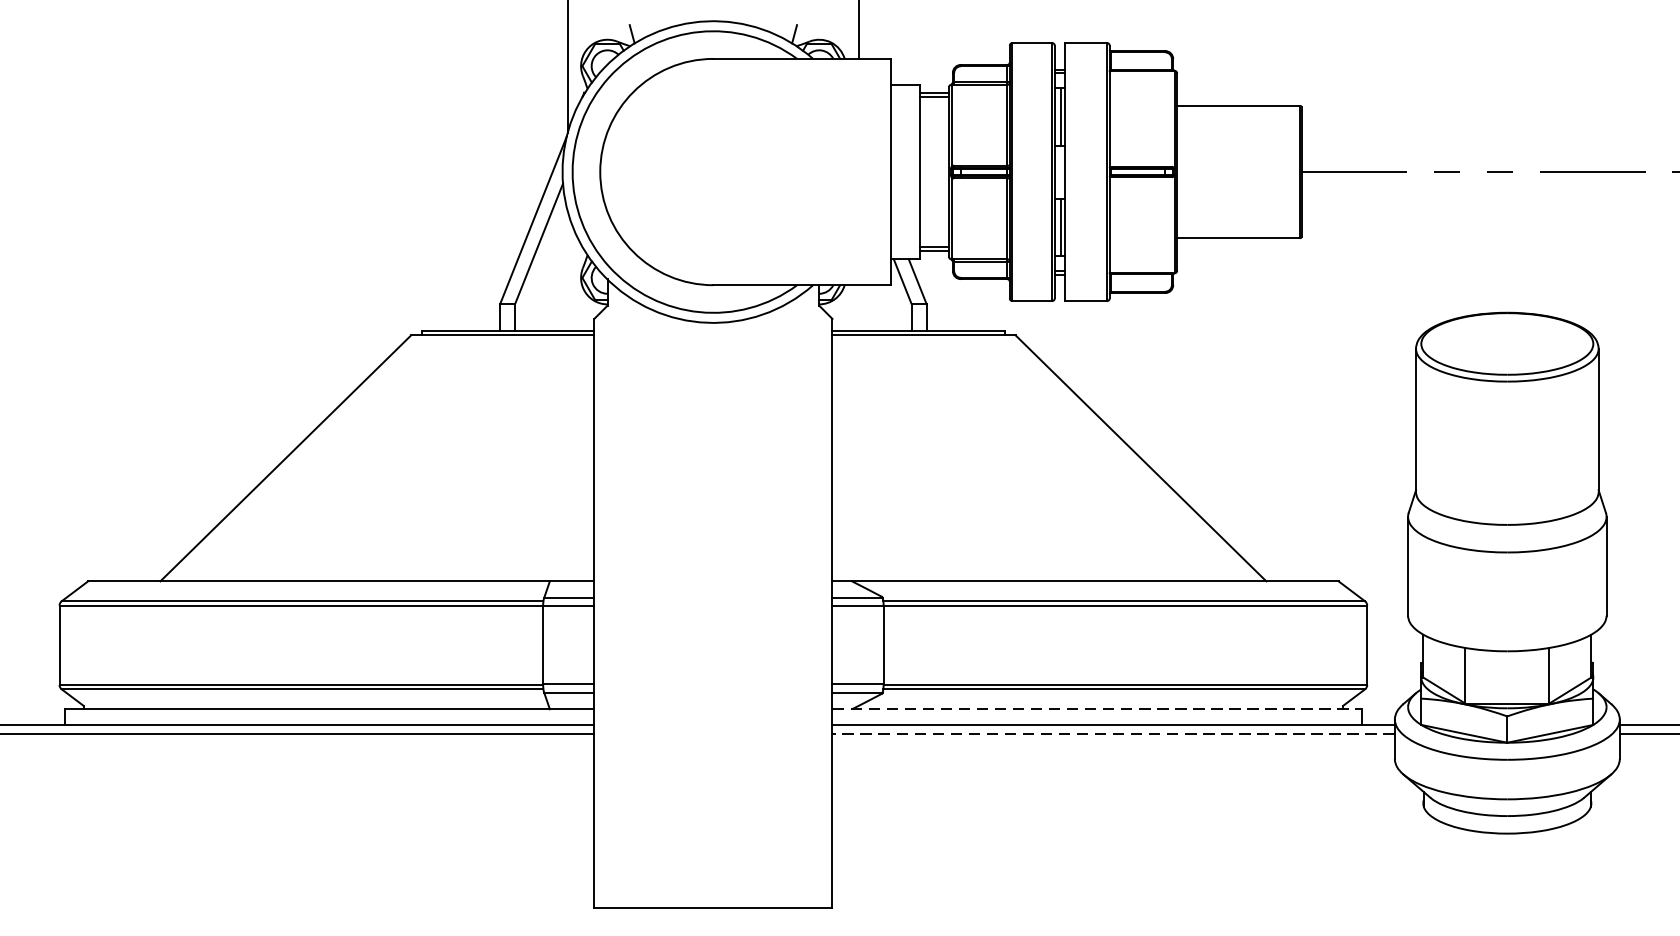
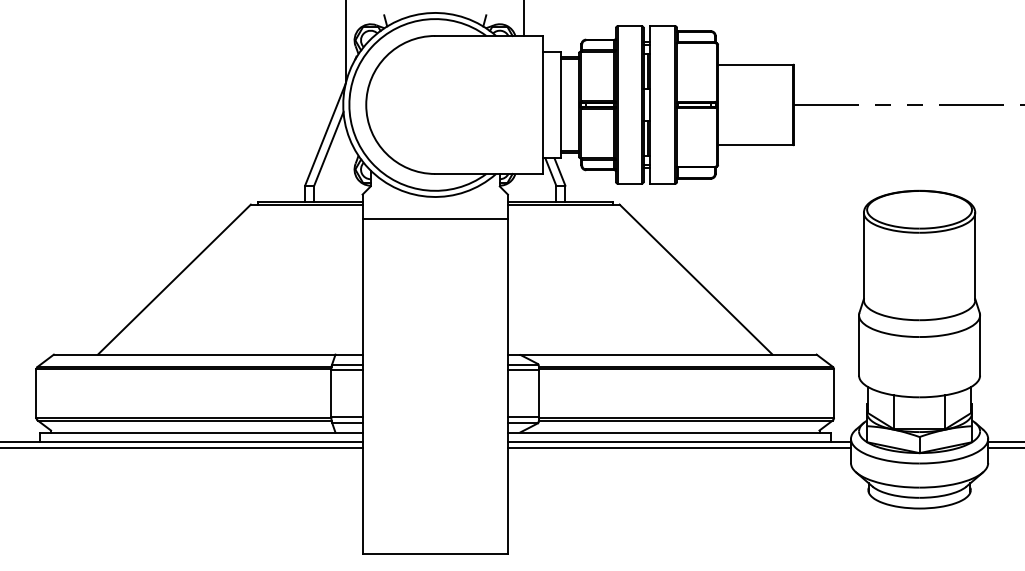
line: (712, 358) -> (434, 218), added
line: (1097, 708) -> (669, 432), dashed -> solid
line: (1113, 733) -> (679, 447), dashed -> solid

